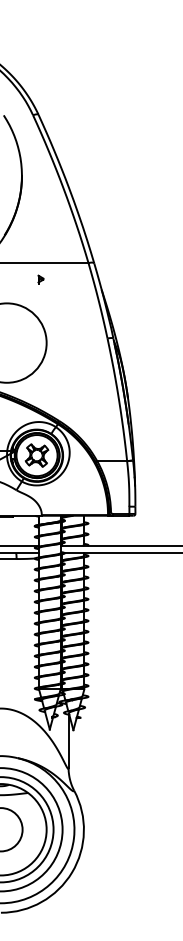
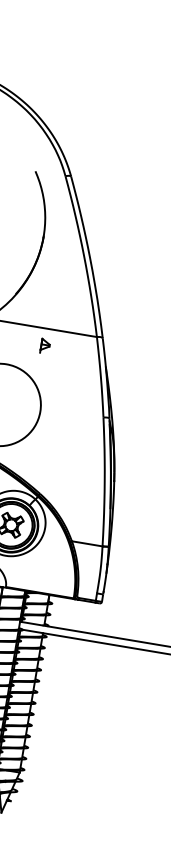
part: (40, 279) -> (44, 345), size x1.6

